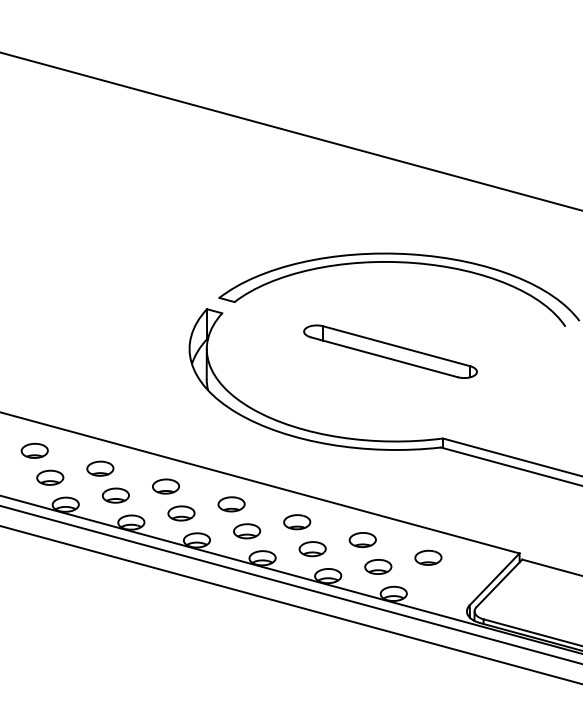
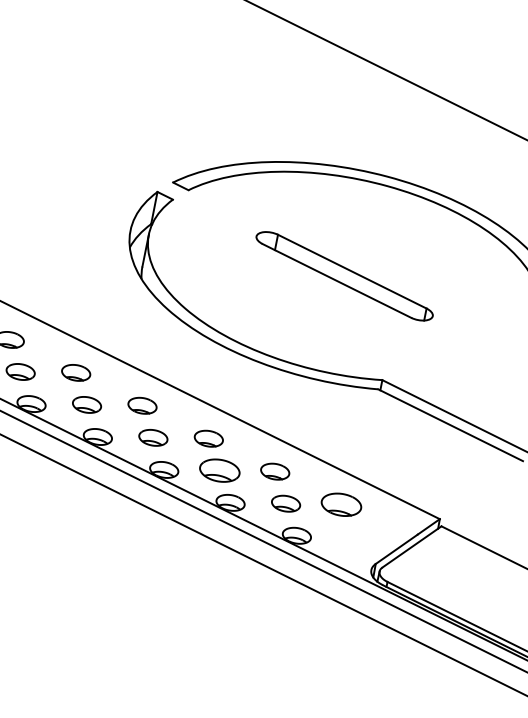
part: (312, 549) -> (219, 471), size x1.4
part: (428, 557) -> (341, 504), size x1.4

